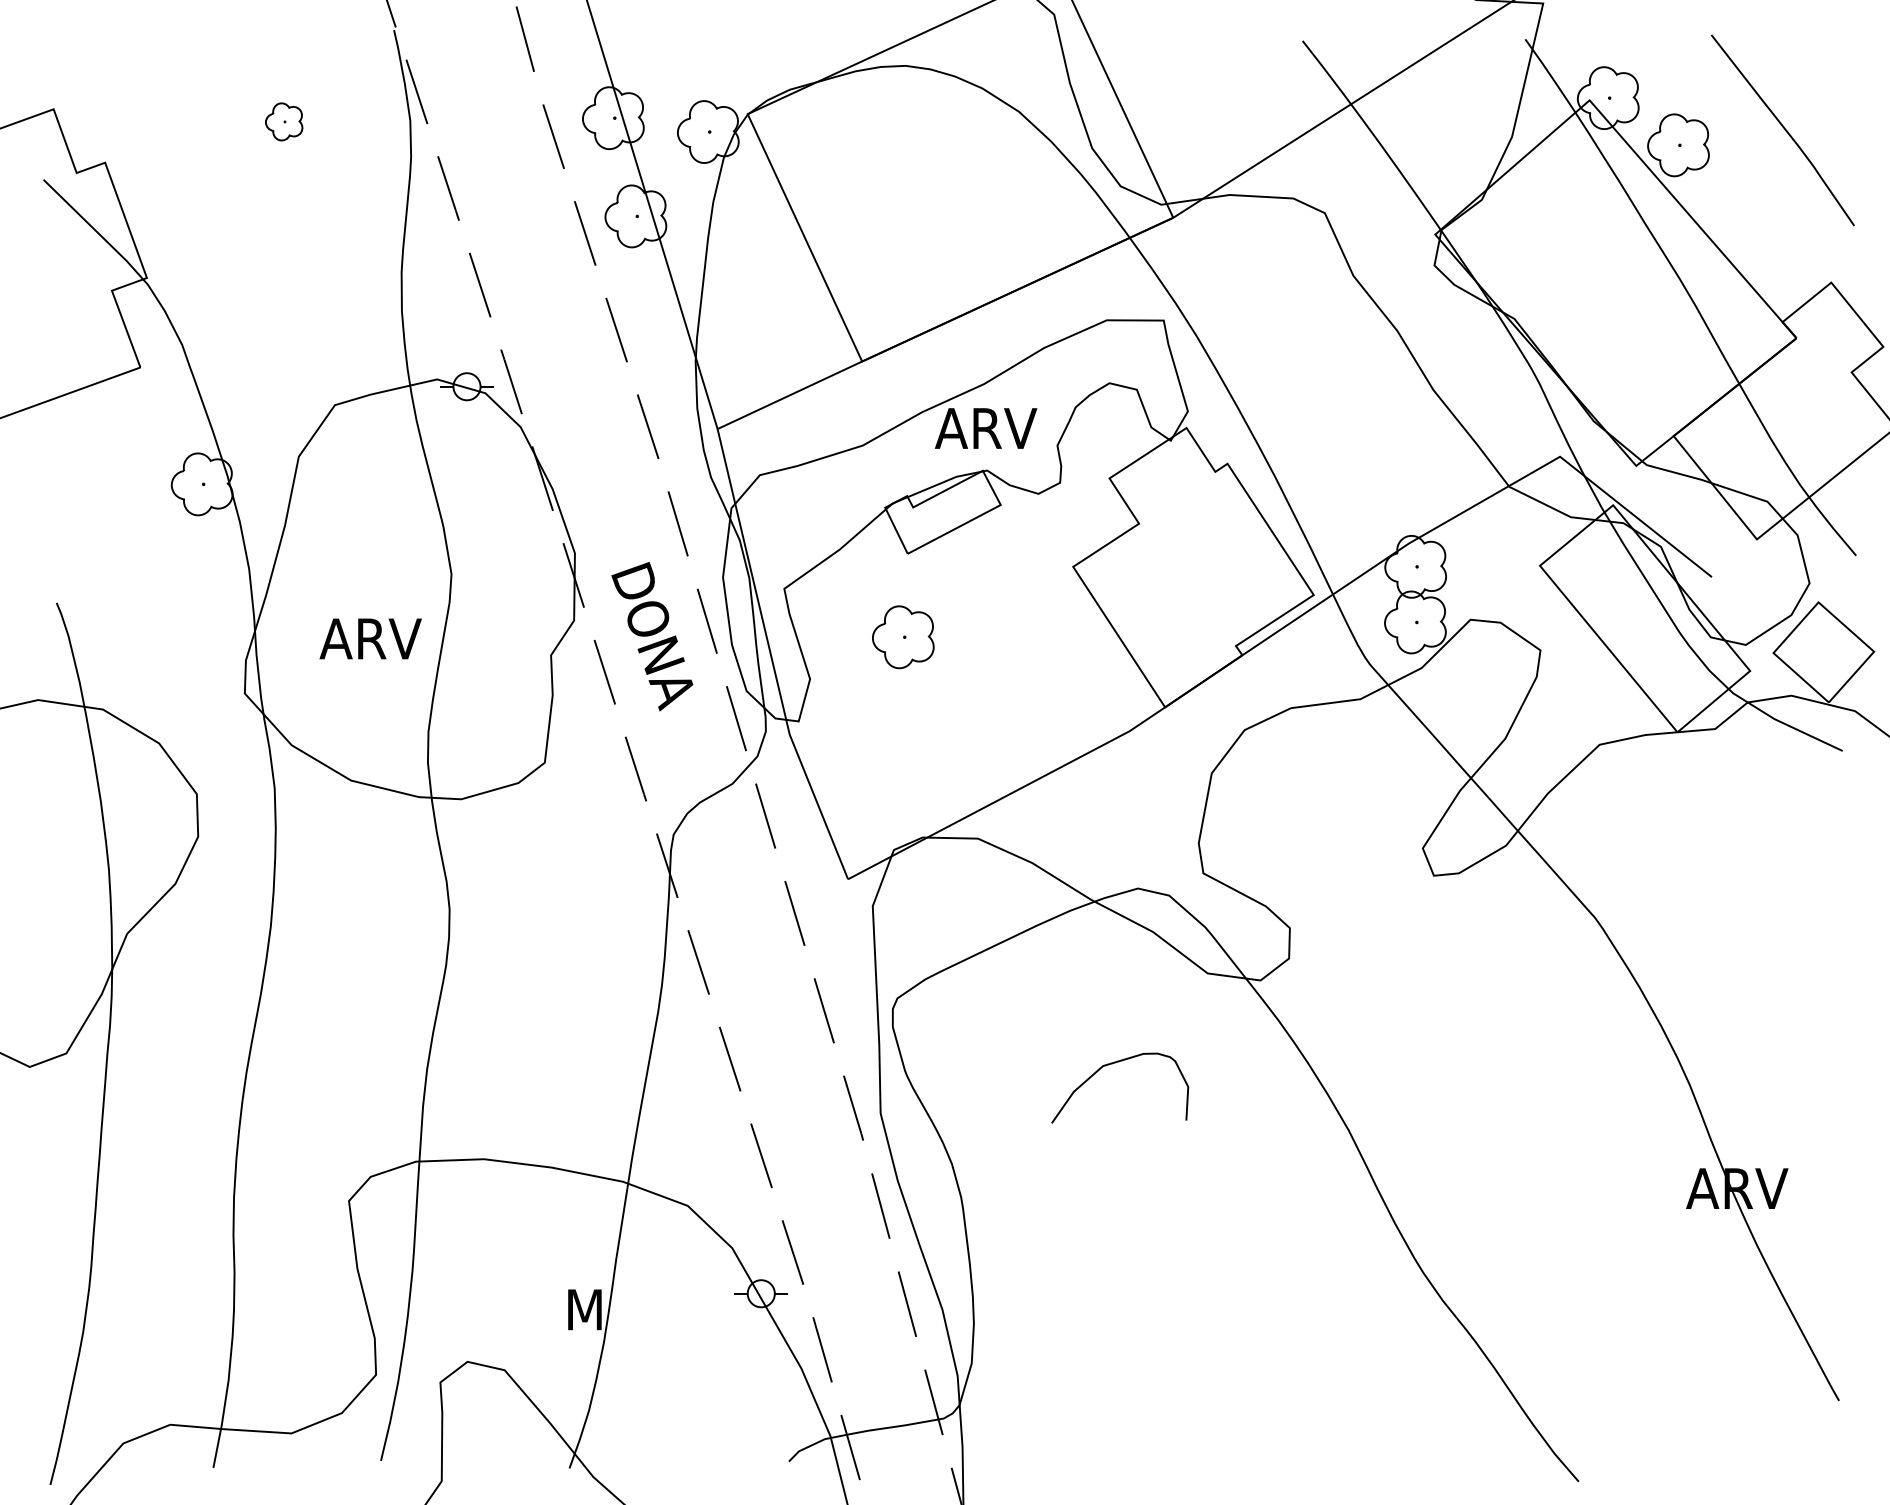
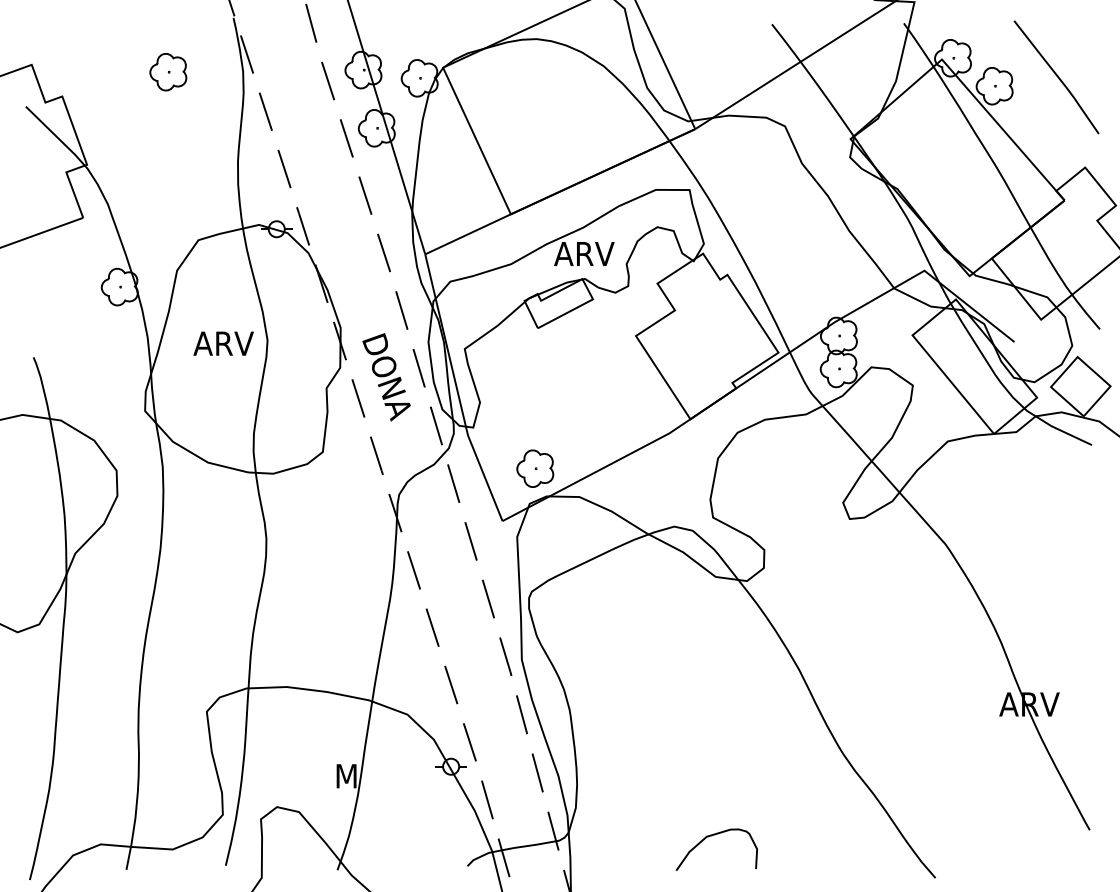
part: (284, 122) -> (168, 72), size x1.67
part: (903, 636) -> (535, 468), moved
text: (370, 638) -> (223, 343), moved
curve: (1111, 1065) -> (711, 836), moved

